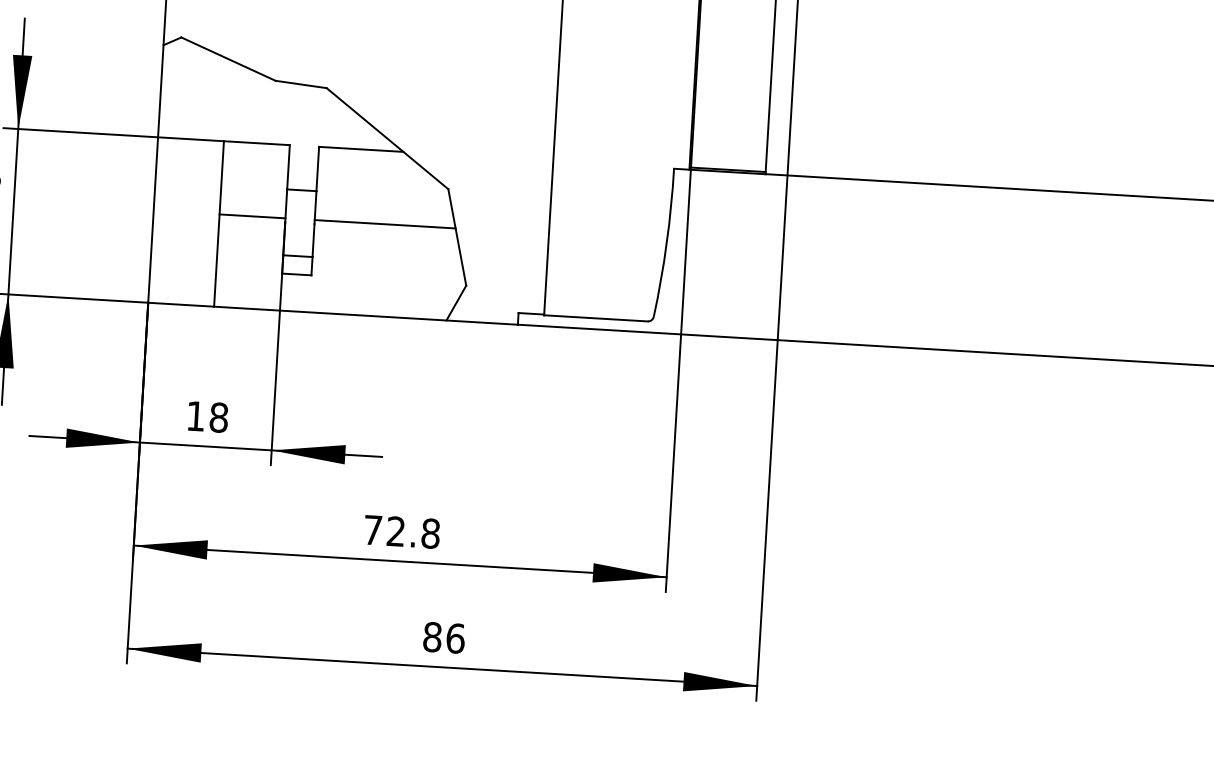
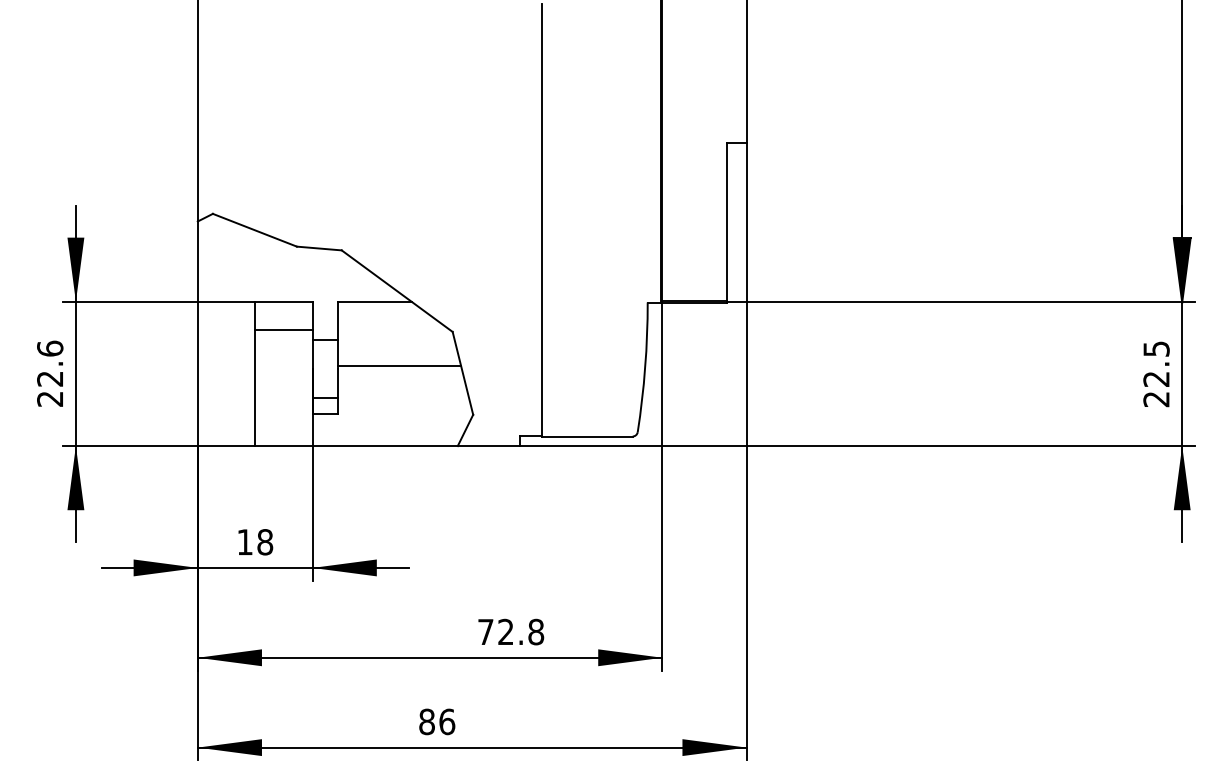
line: (252, 216) -> (283, 329), moved
text: (402, 531) -> (511, 631), moved
text: (444, 637) -> (437, 721), moved

